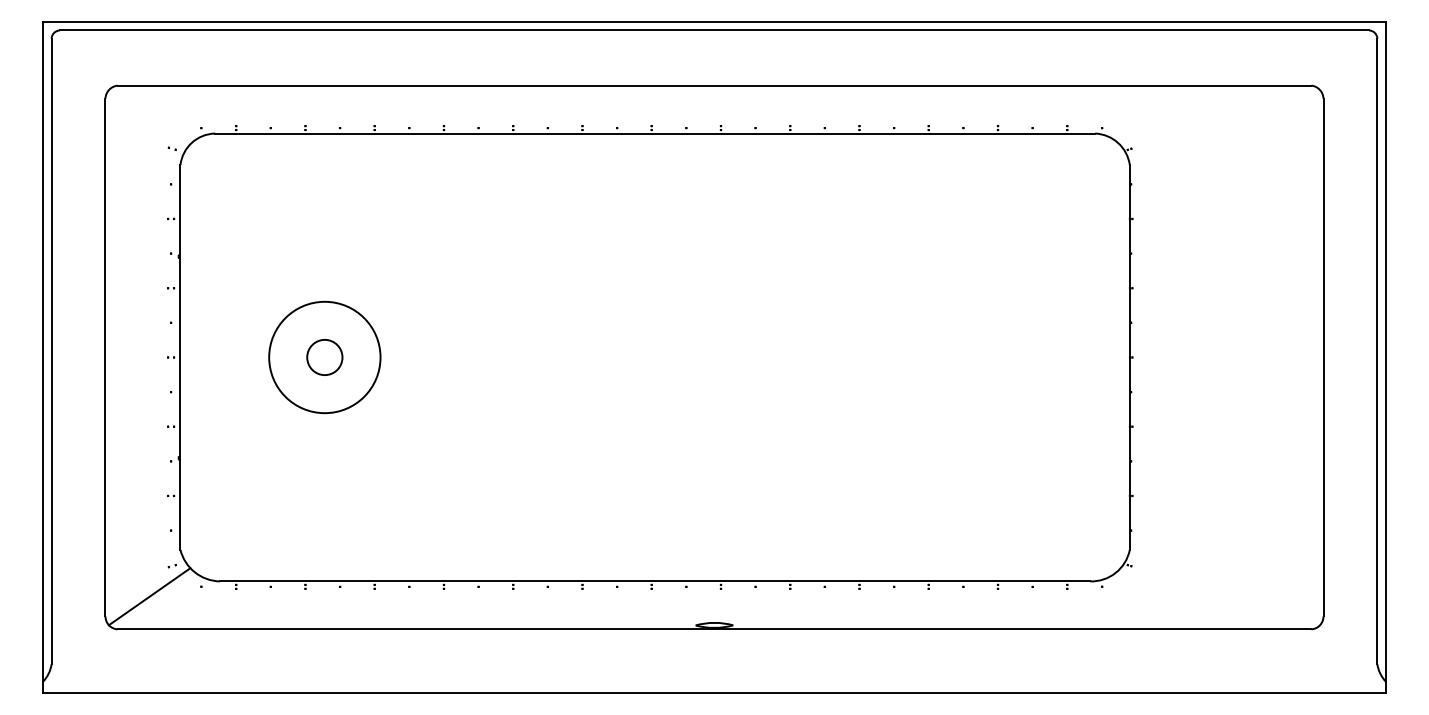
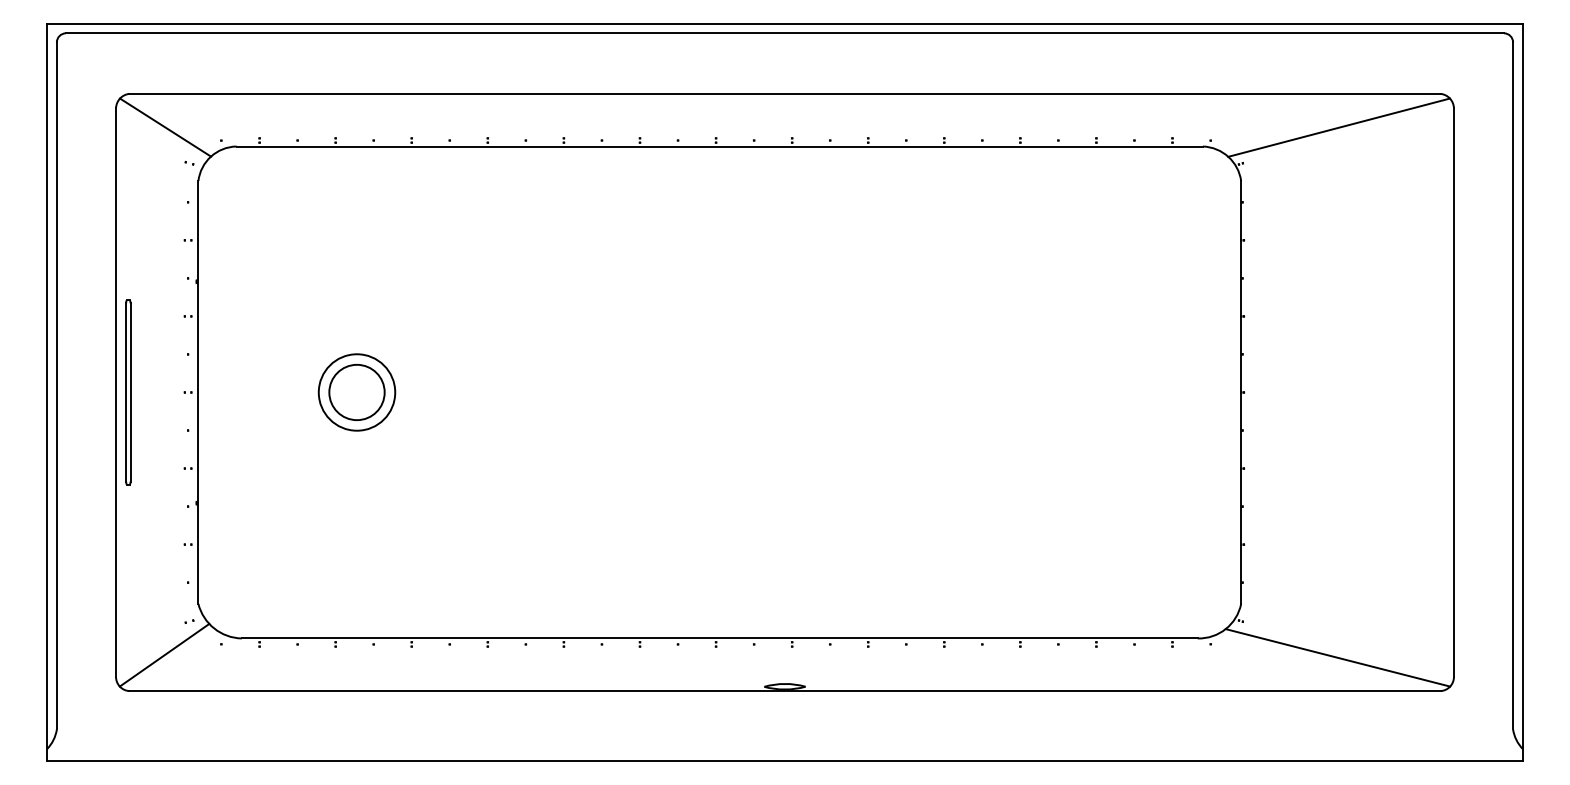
line: (150, 116) -> (165, 127), added
line: (1218, 116) -> (1338, 127), added
part: (116, 357) -> (128, 392), added
circle: (324, 357) -> (356, 392), size x0.62
circle: (324, 357) -> (356, 392), size x1.43
line: (1217, 598) -> (1337, 657), added

